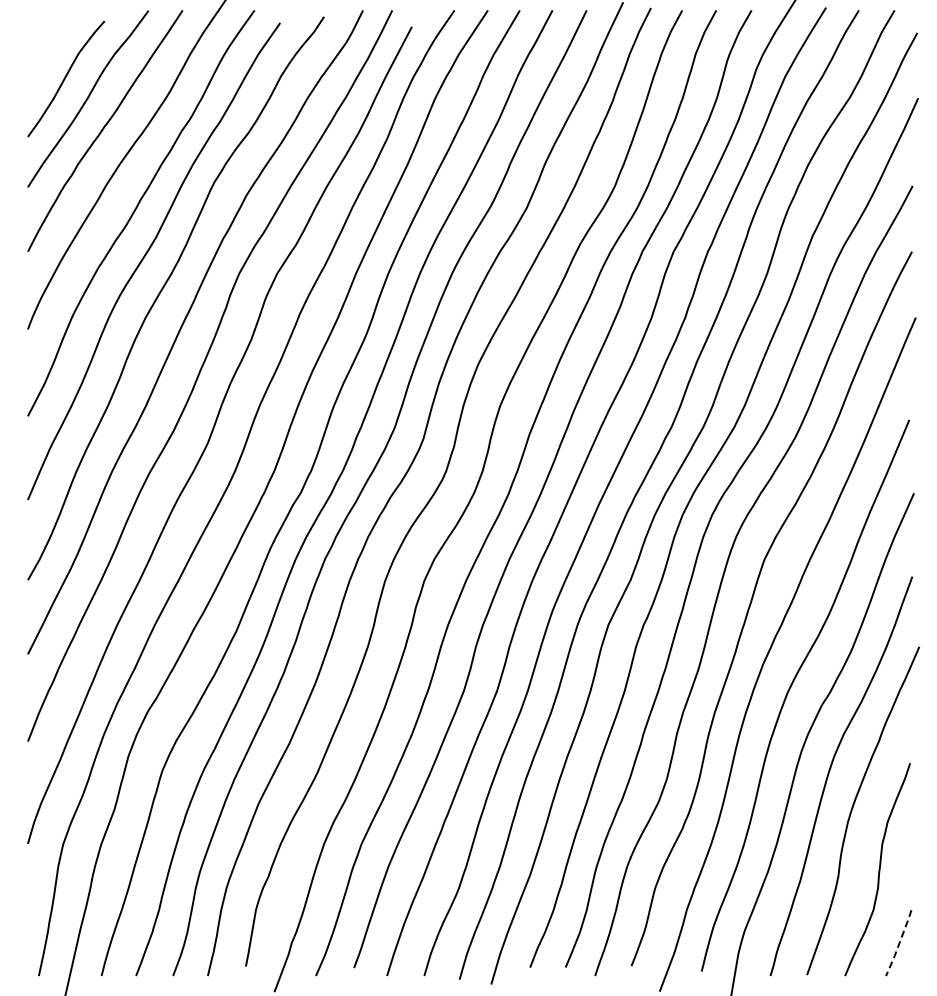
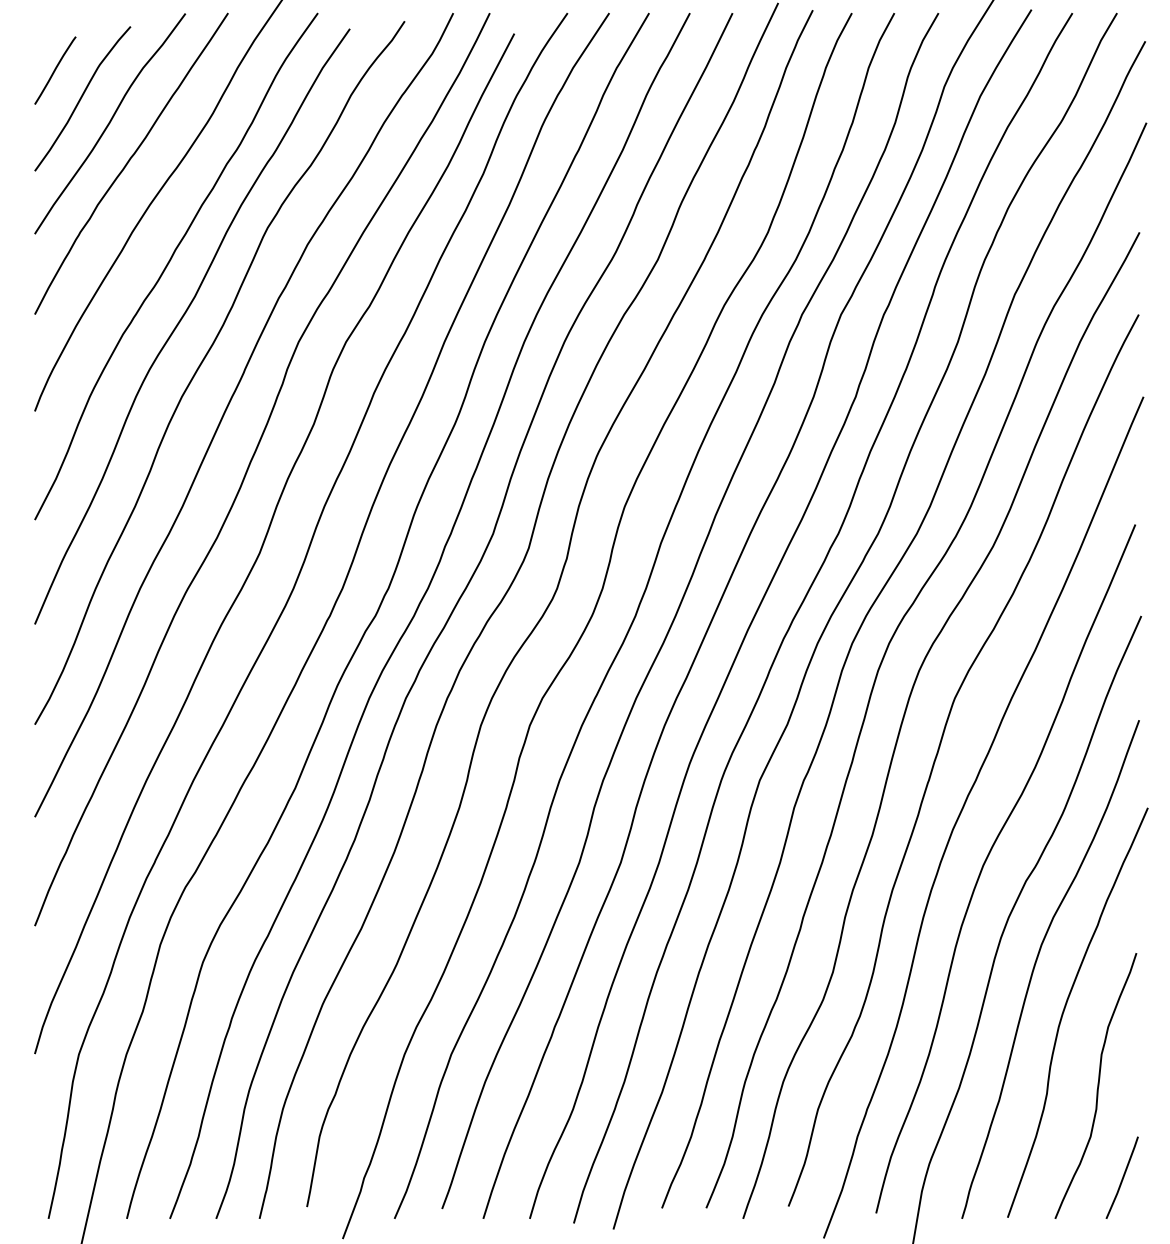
curve: (44, 56) -> (55, 70), added
line: (899, 943) -> (1123, 1178), dashed -> solid

